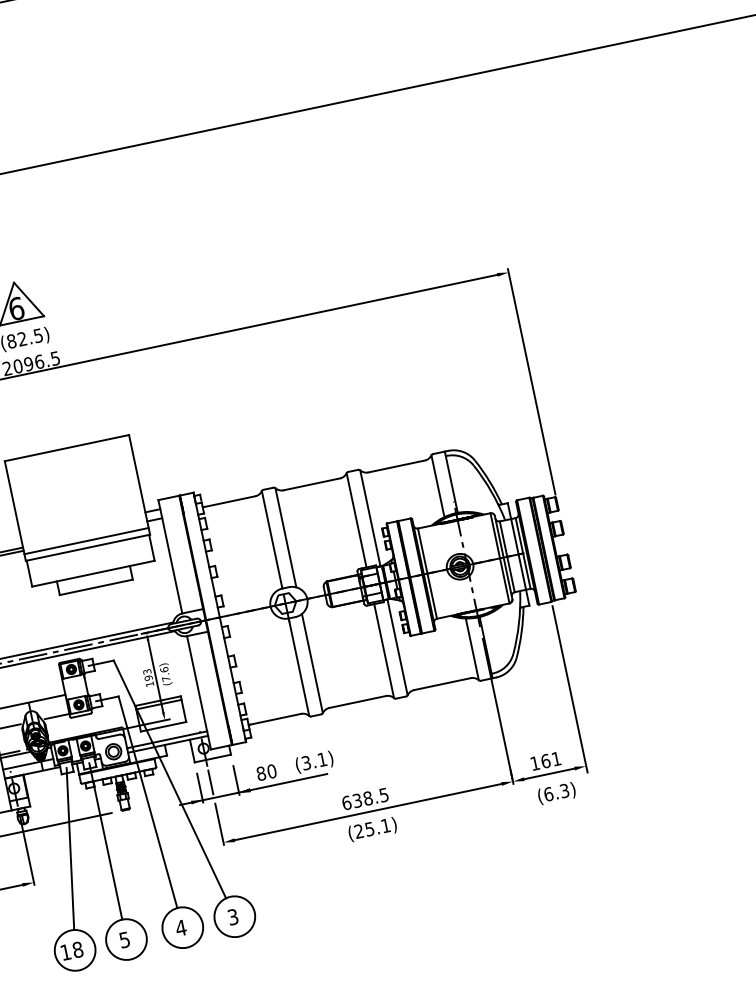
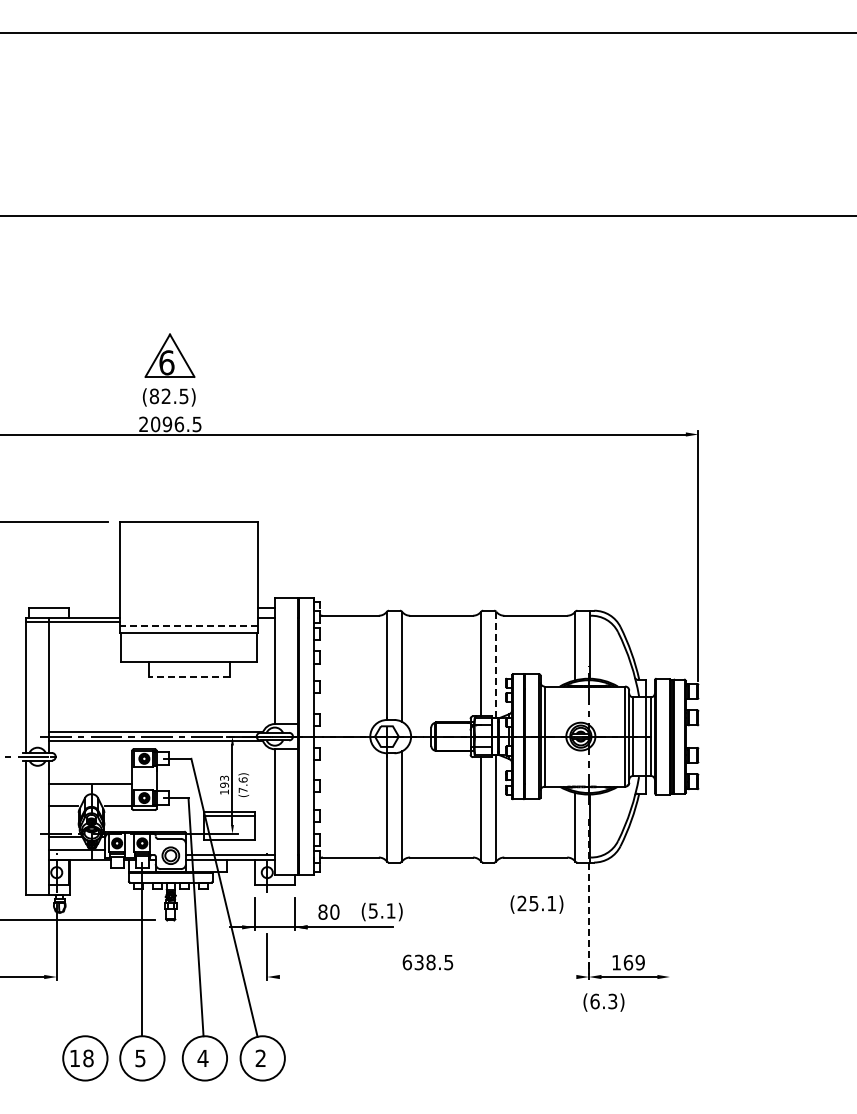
line: (370, 517) -> (496, 664), solid -> dashed
line: (85, 541) -> (188, 625), solid -> dashed
line: (96, 587) -> (189, 677), solid -> dashed
line: (570, 689) -> (670, 891), removed
line: (497, 711) -> (588, 899), solid -> dashed
text: (555, 758) -> (639, 962), 161 -> 169
text: (306, 762) -> (373, 910), (3.1) -> (5.1)
line: (211, 782) -> (267, 910), removed
text: (556, 793) -> (603, 1002), moved
line: (367, 812) -> (427, 977), removed
text: (372, 829) -> (536, 904), moved
line: (69, 849) -> (102, 949), removed
text: (232, 917) -> (260, 1058), 3 -> 2

